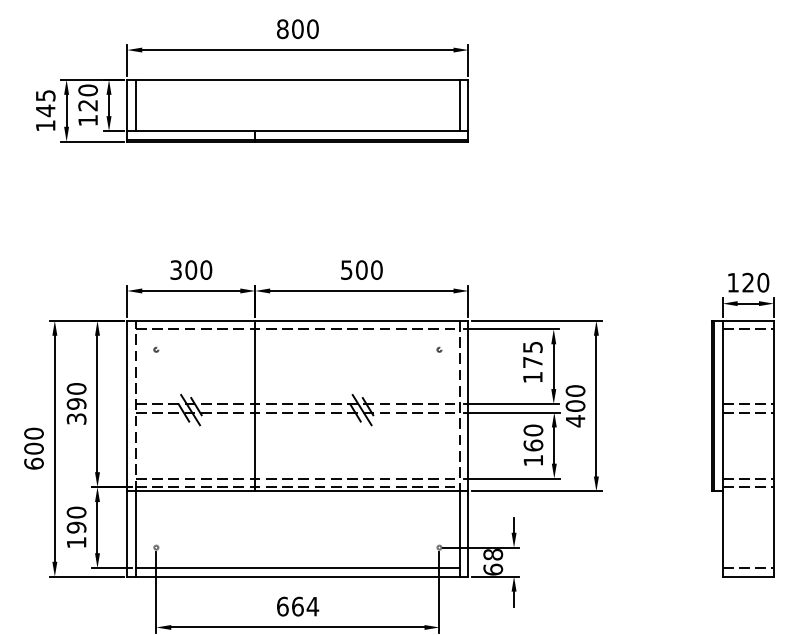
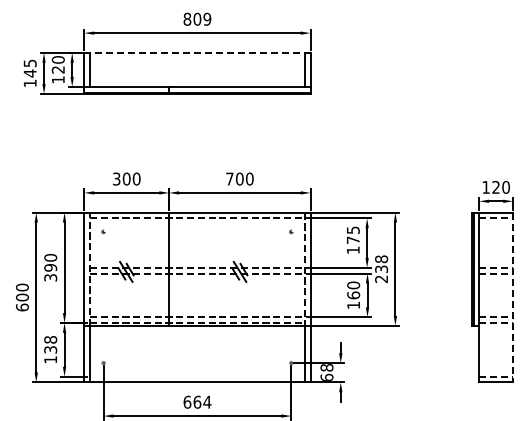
text: (313, 29) -> (207, 19), 800 -> 809
line: (297, 79) -> (197, 52), solid -> dashed
text: (346, 269) -> (229, 178), 500 -> 700
text: (575, 406) -> (381, 269), 400 -> 238
line: (774, 448) -> (513, 297), solid -> dashed
text: (76, 519) -> (50, 344), 190 -> 138
line: (297, 567) -> (197, 376), removed

